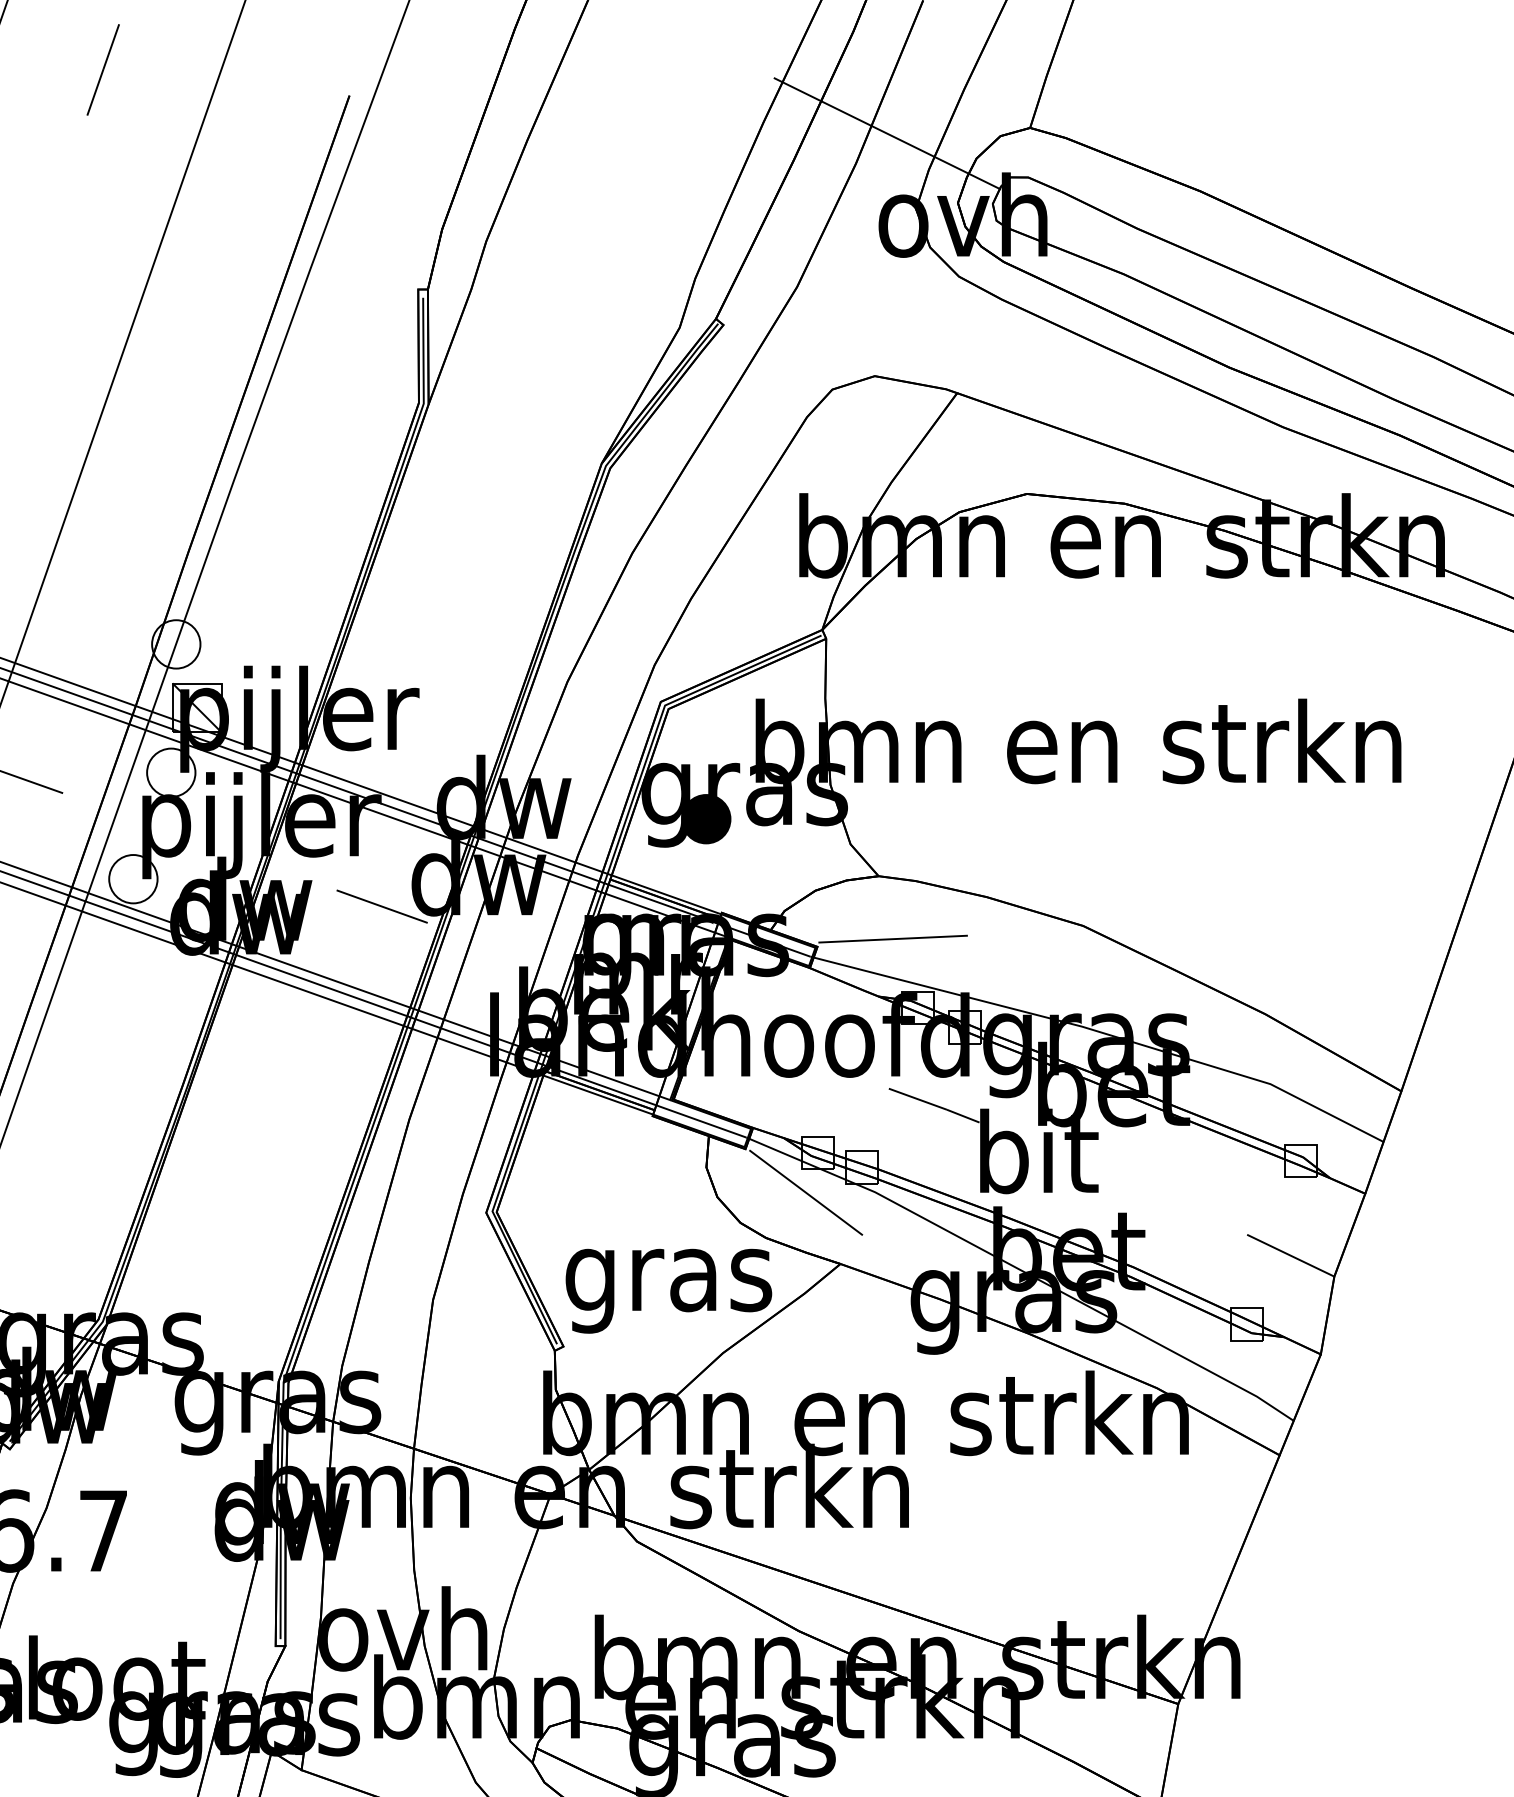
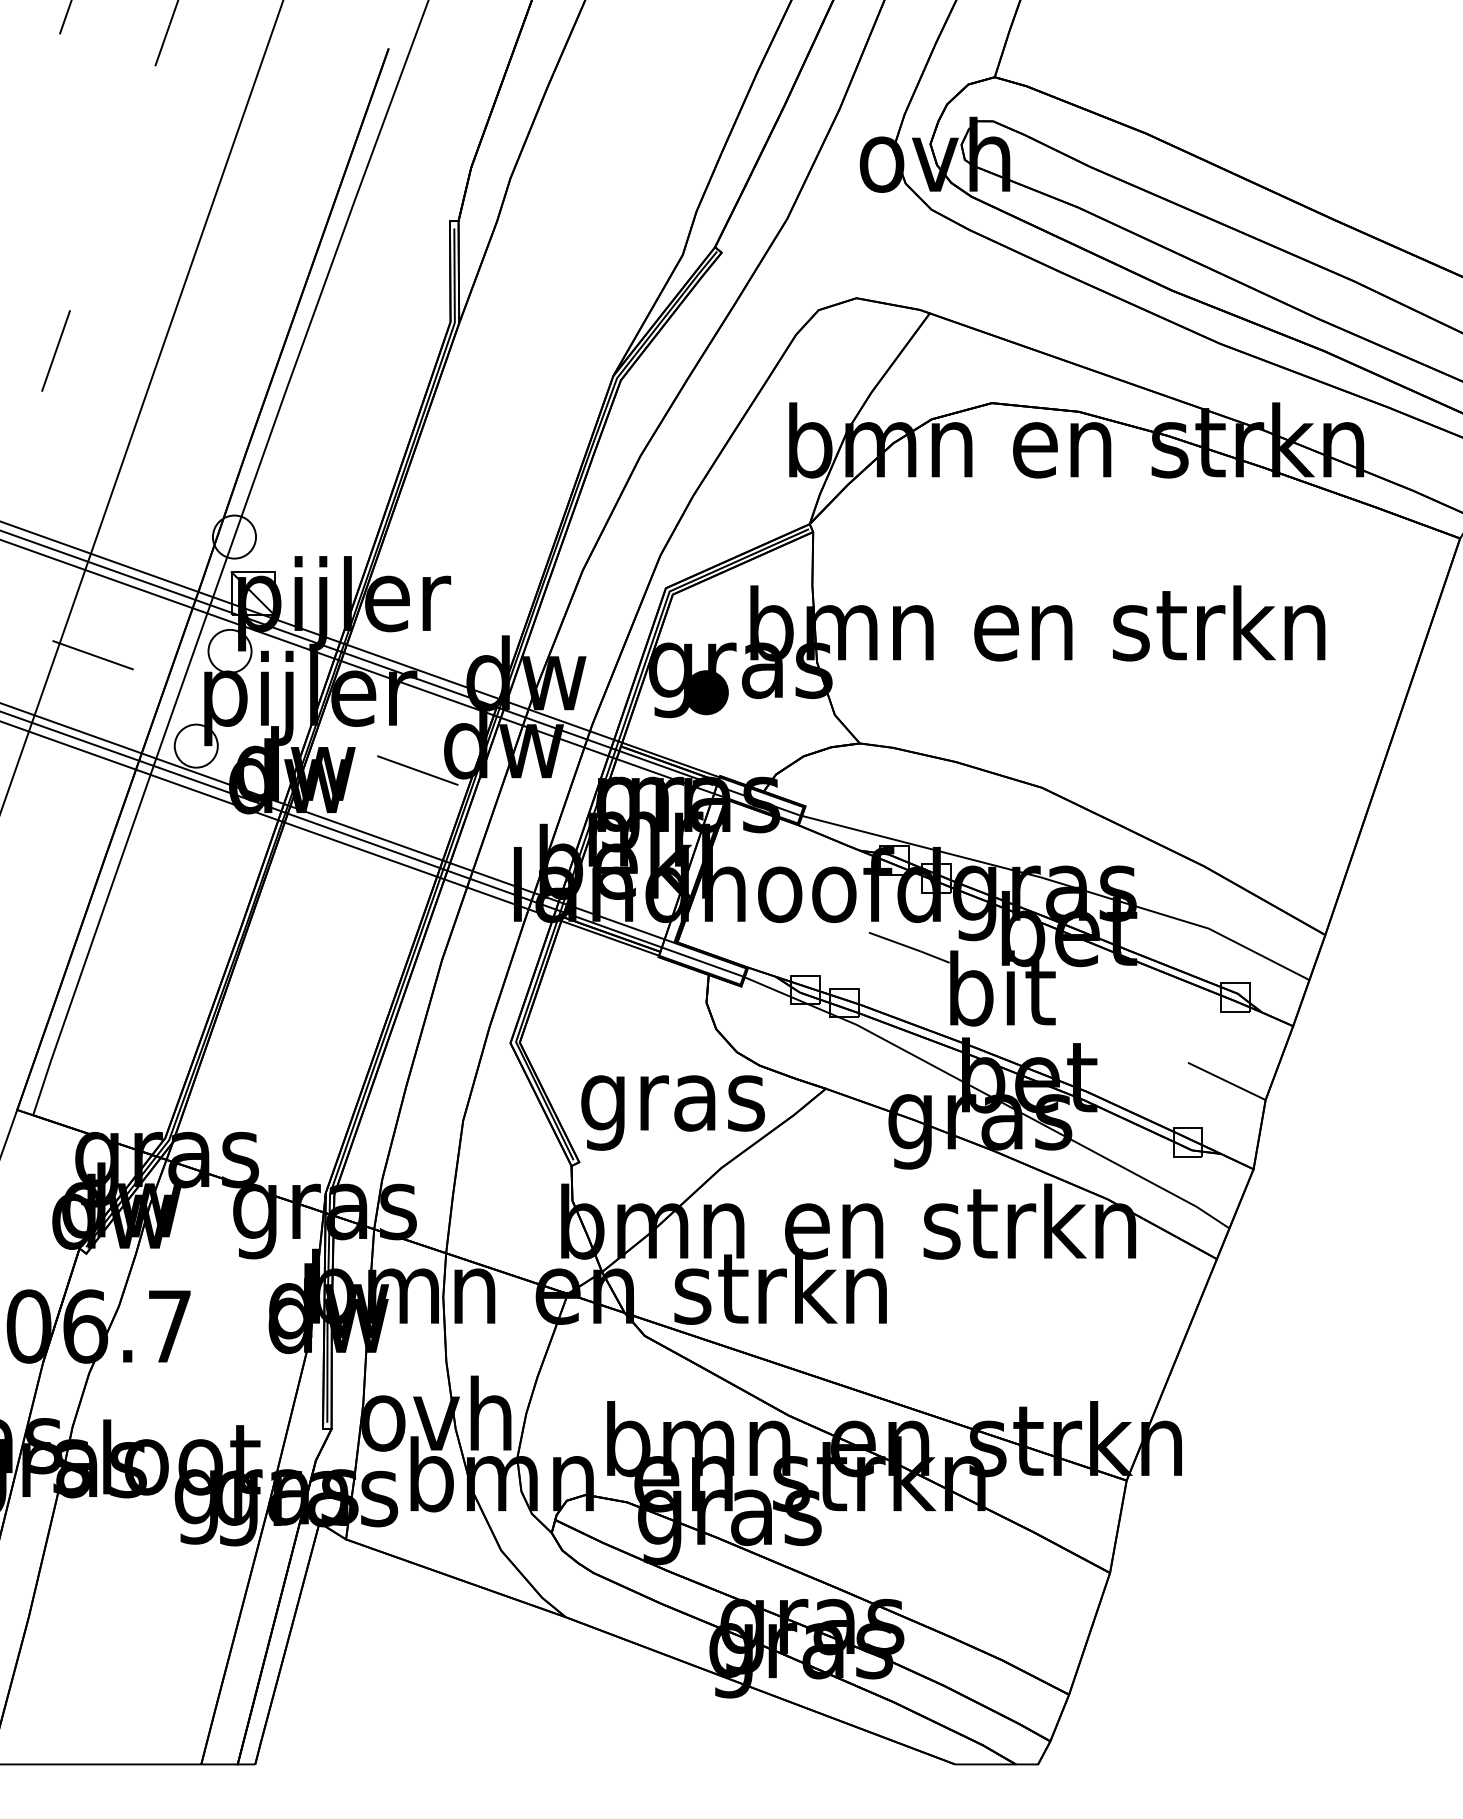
line: (887, 133) -> (867, 82), removed
line: (892, 939) -> (872, 799), removed
line: (806, 1192) -> (795, 1025), removed

